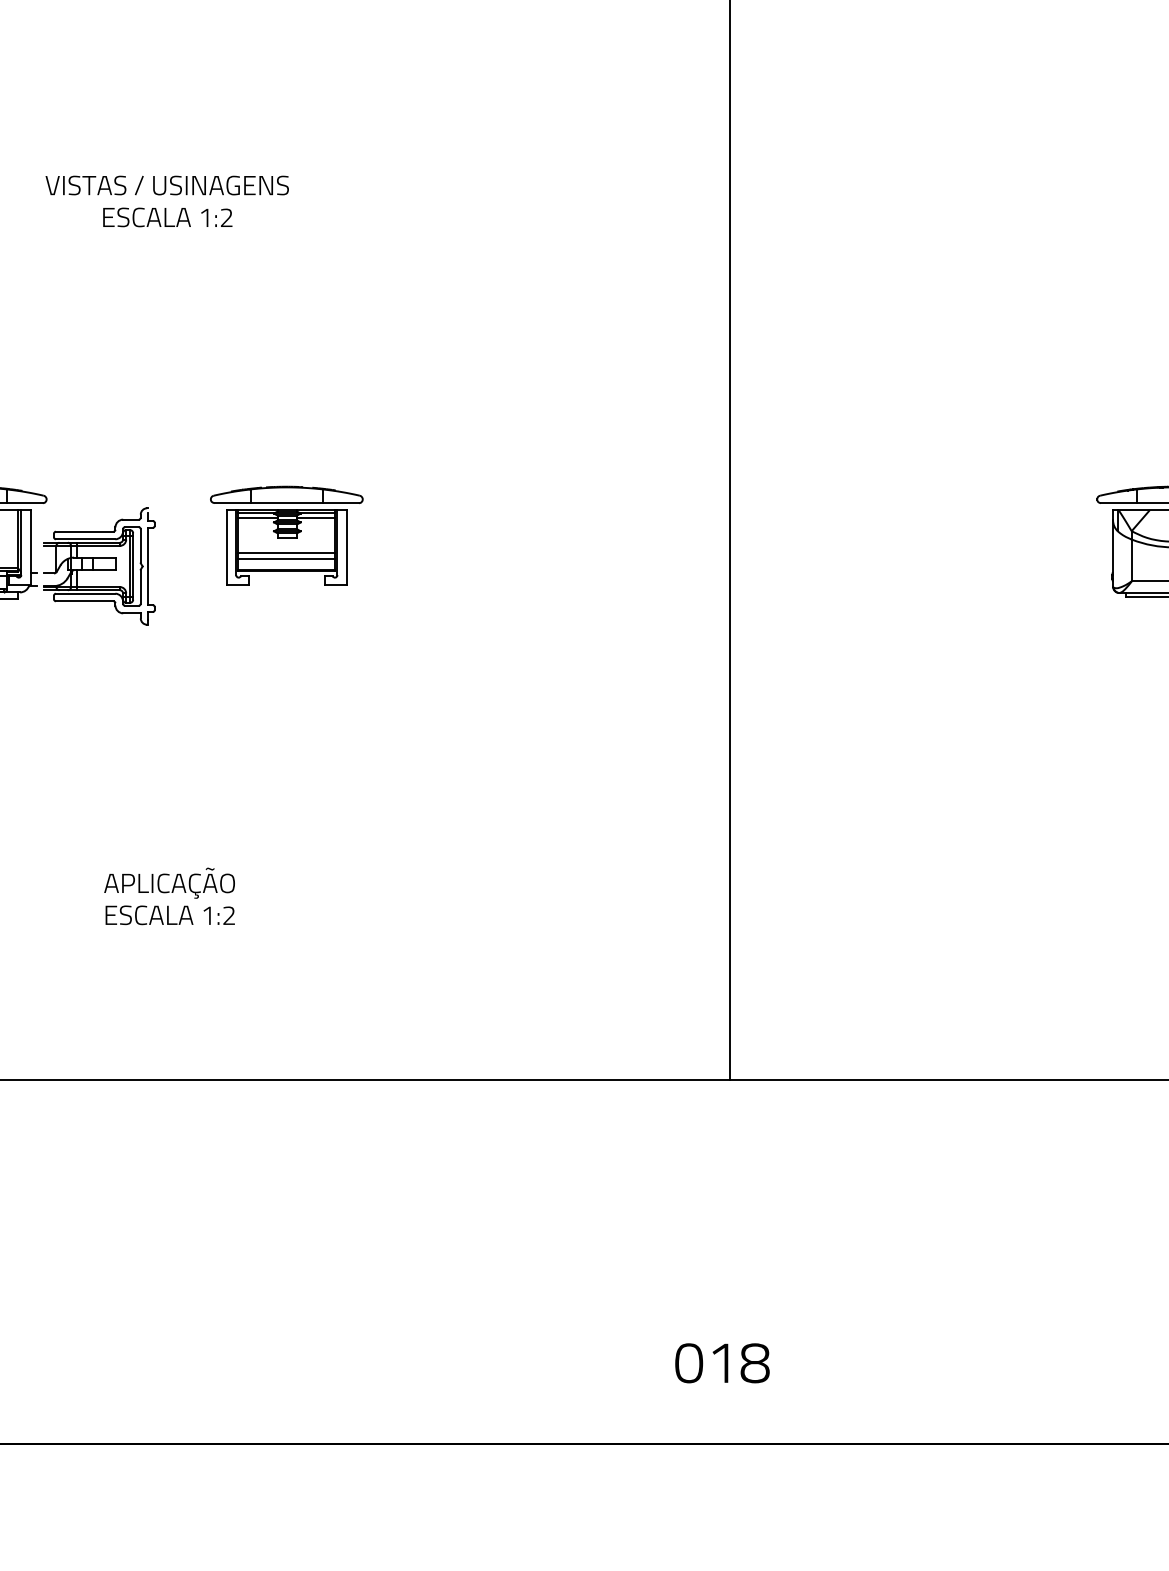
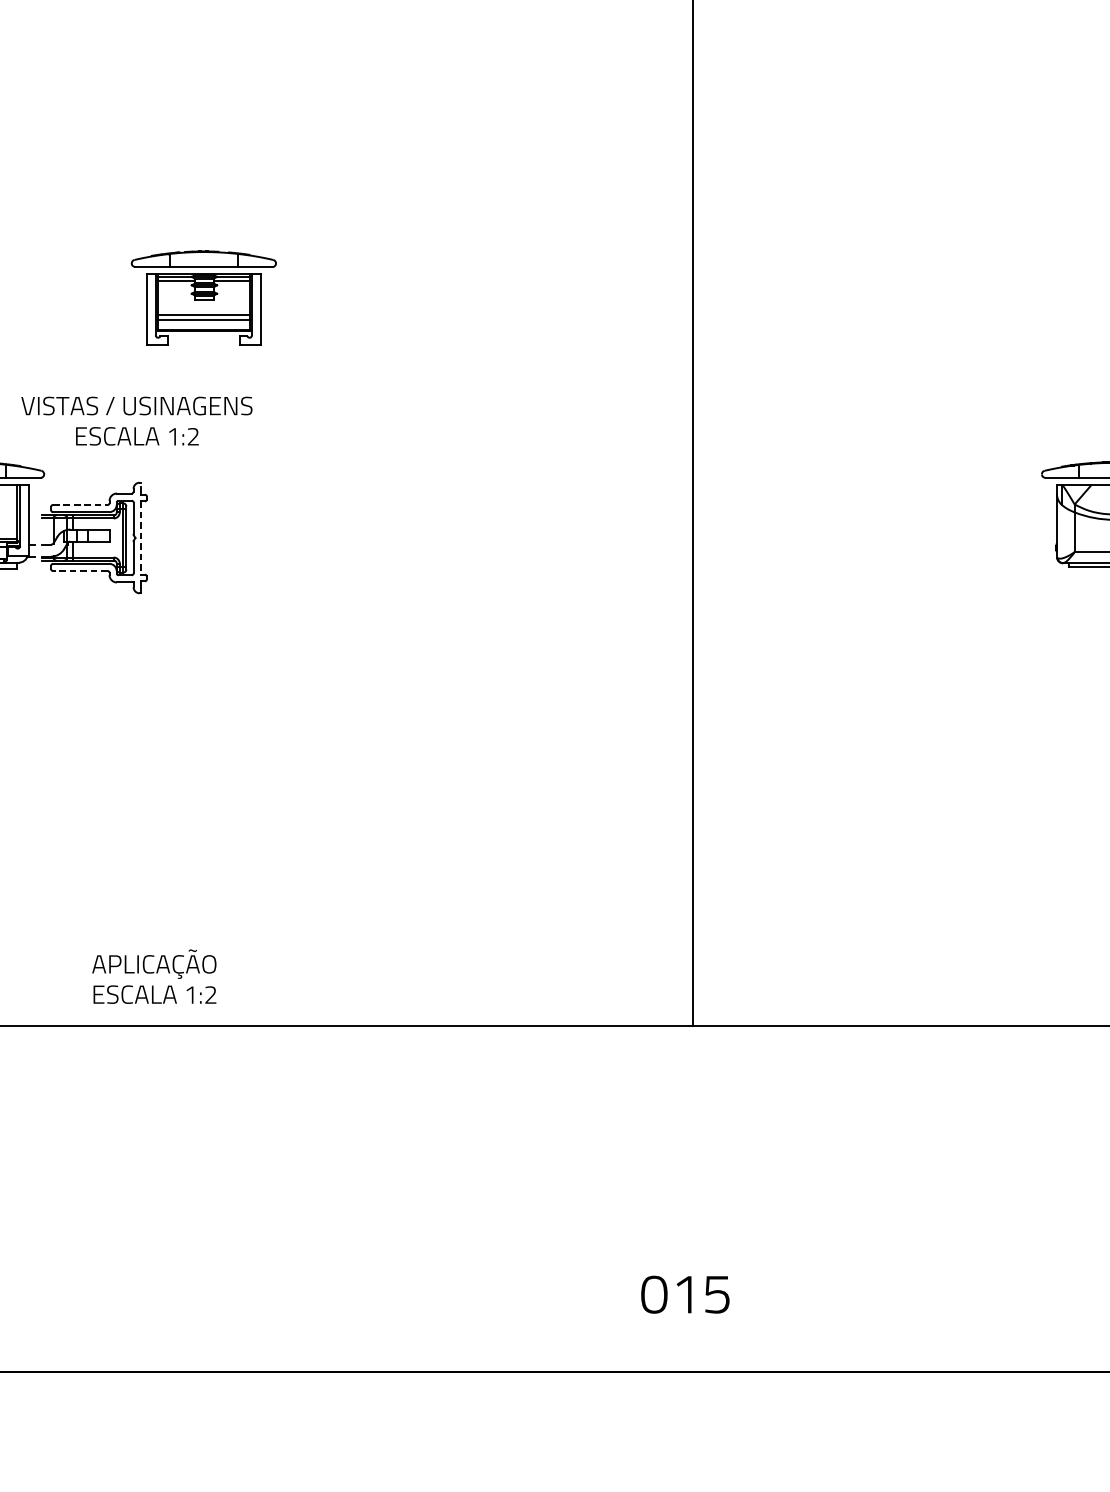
text: (166, 201) -> (136, 421), moved
line: (84, 531) -> (80, 504), solid -> dashed
part: (286, 535) -> (203, 297), moved
line: (148, 566) -> (140, 538), solid -> dashed
line: (84, 601) -> (80, 571), solid -> dashed
text: (169, 896) -> (154, 976), moved
text: (754, 1363) -> (716, 1294), 018 -> 015

